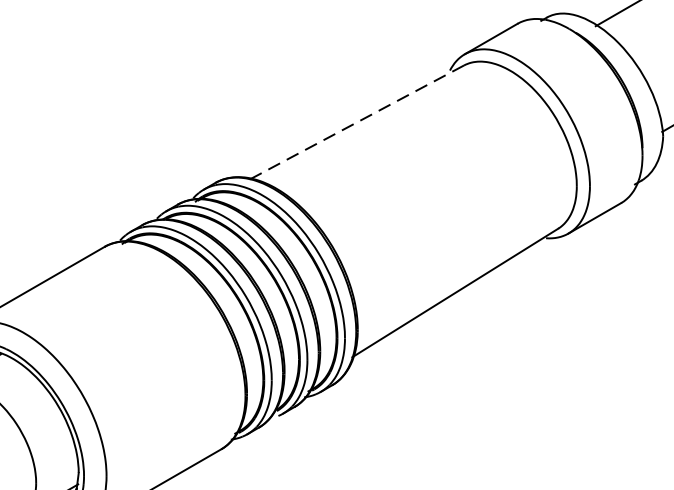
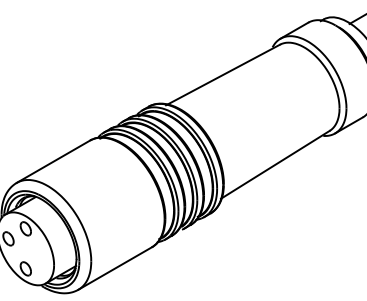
line: (355, 123) -> (222, 75), dashed -> solid

